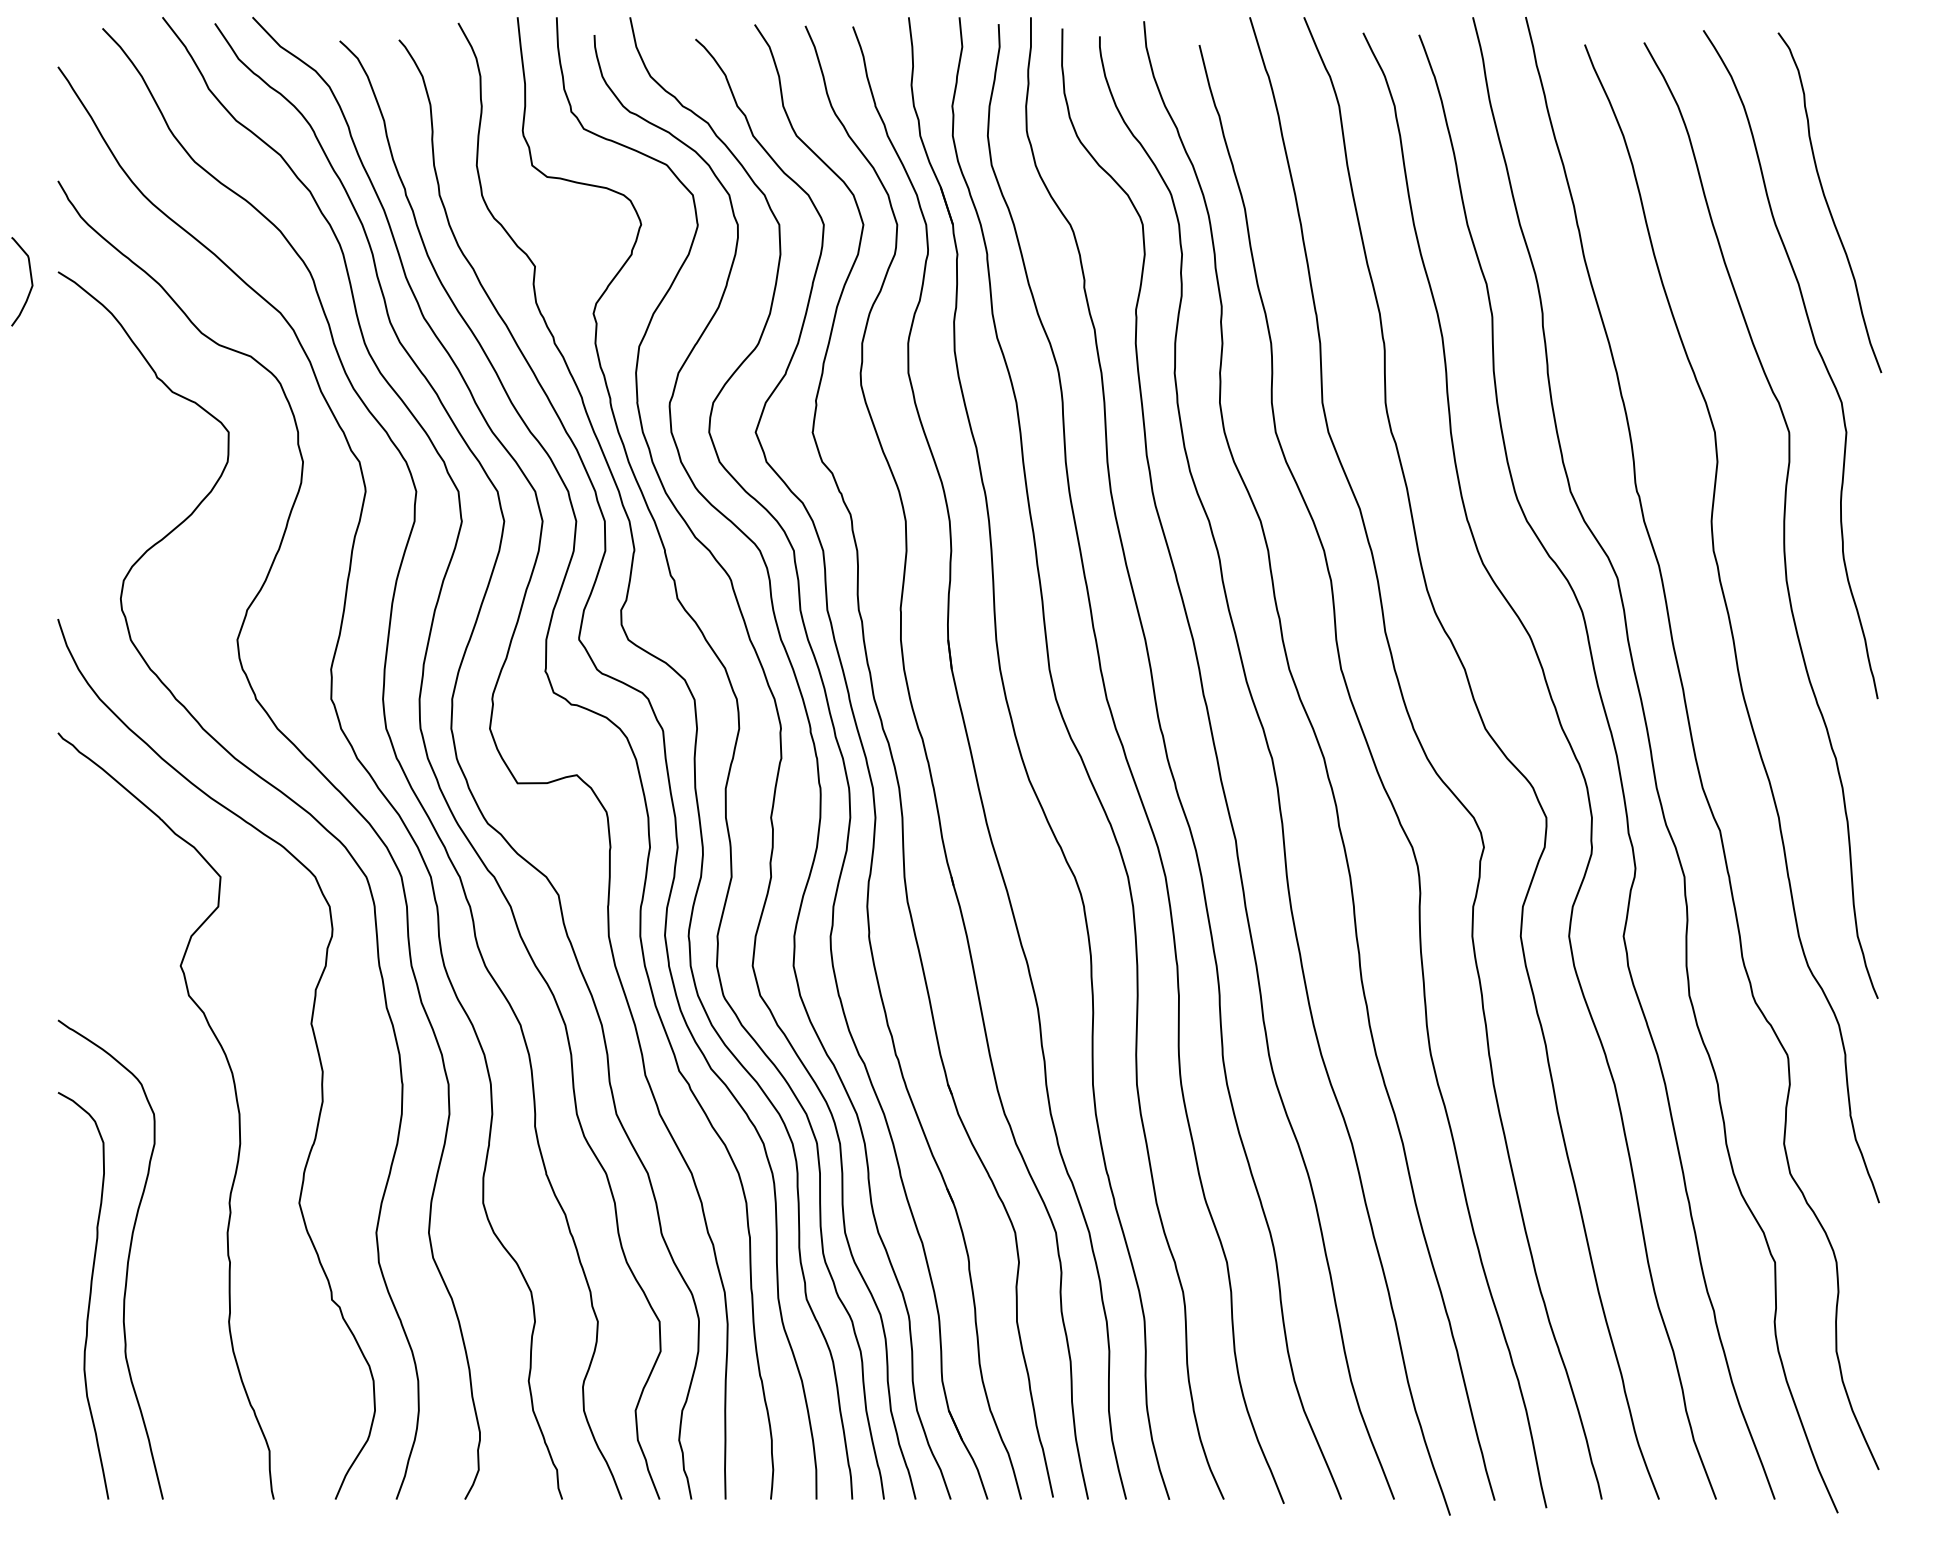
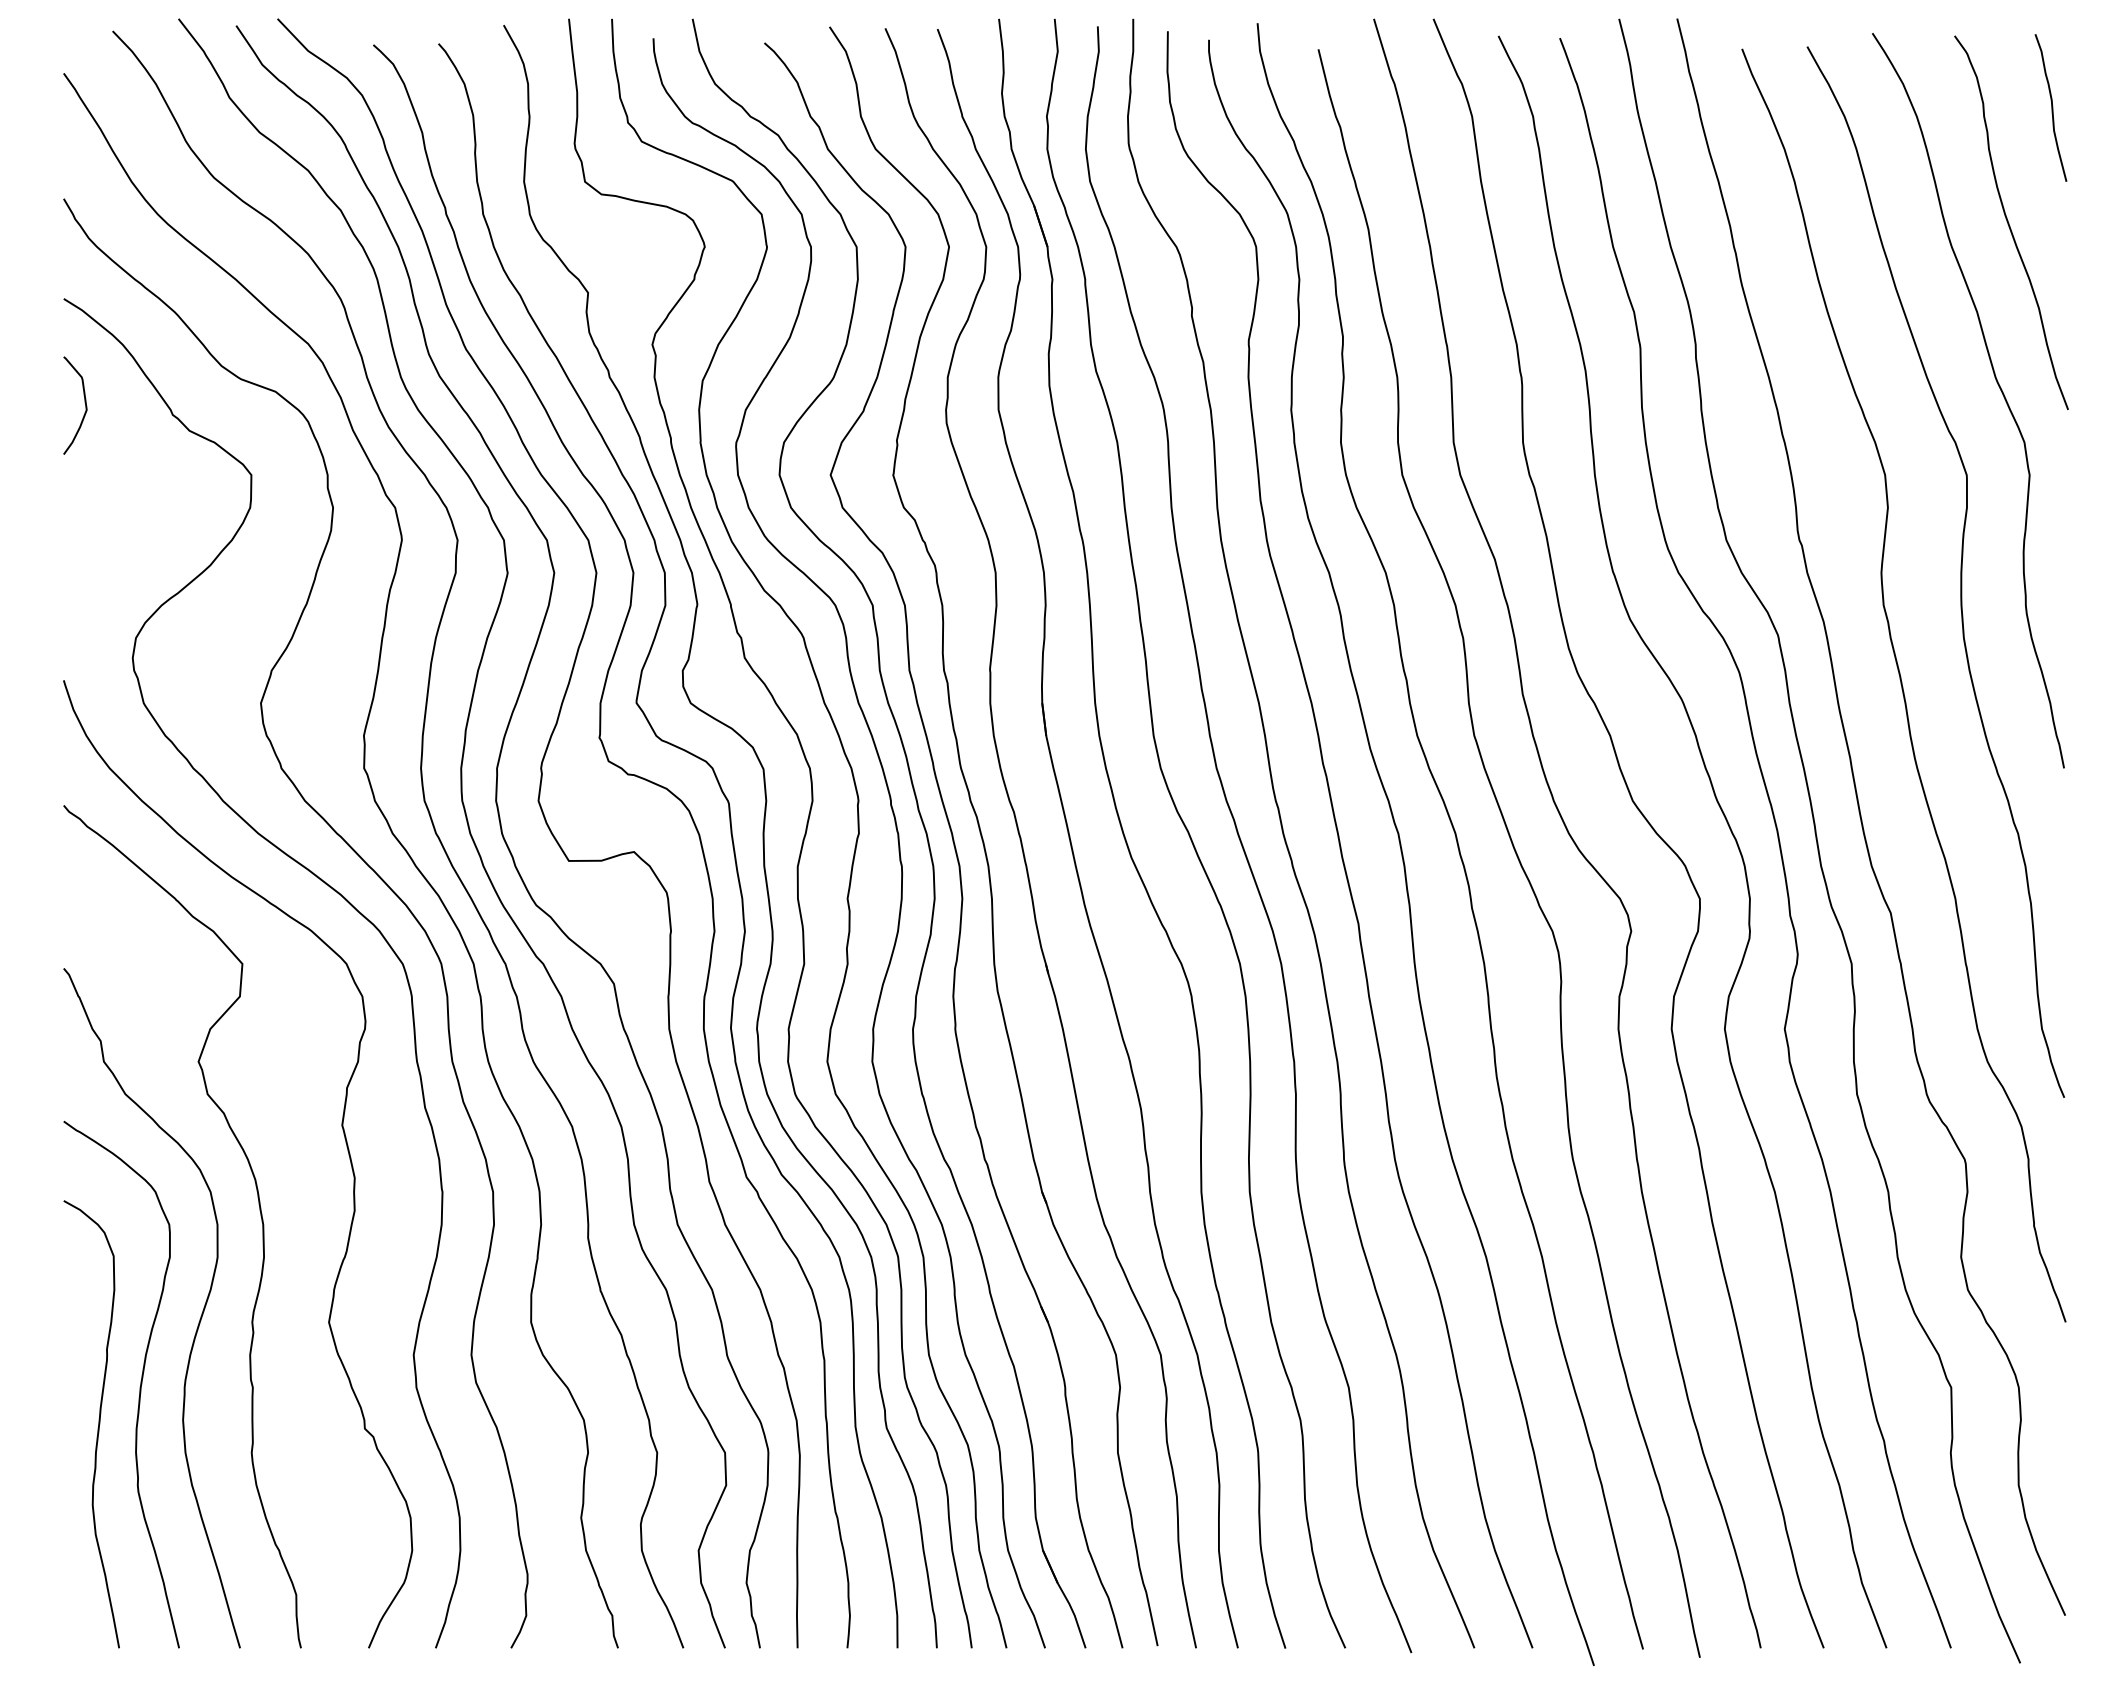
curve: (1866, 97) -> (2051, 107), added
curve: (30, 278) -> (84, 402), moved
curve: (180, 1203) -> (198, 1322), added

